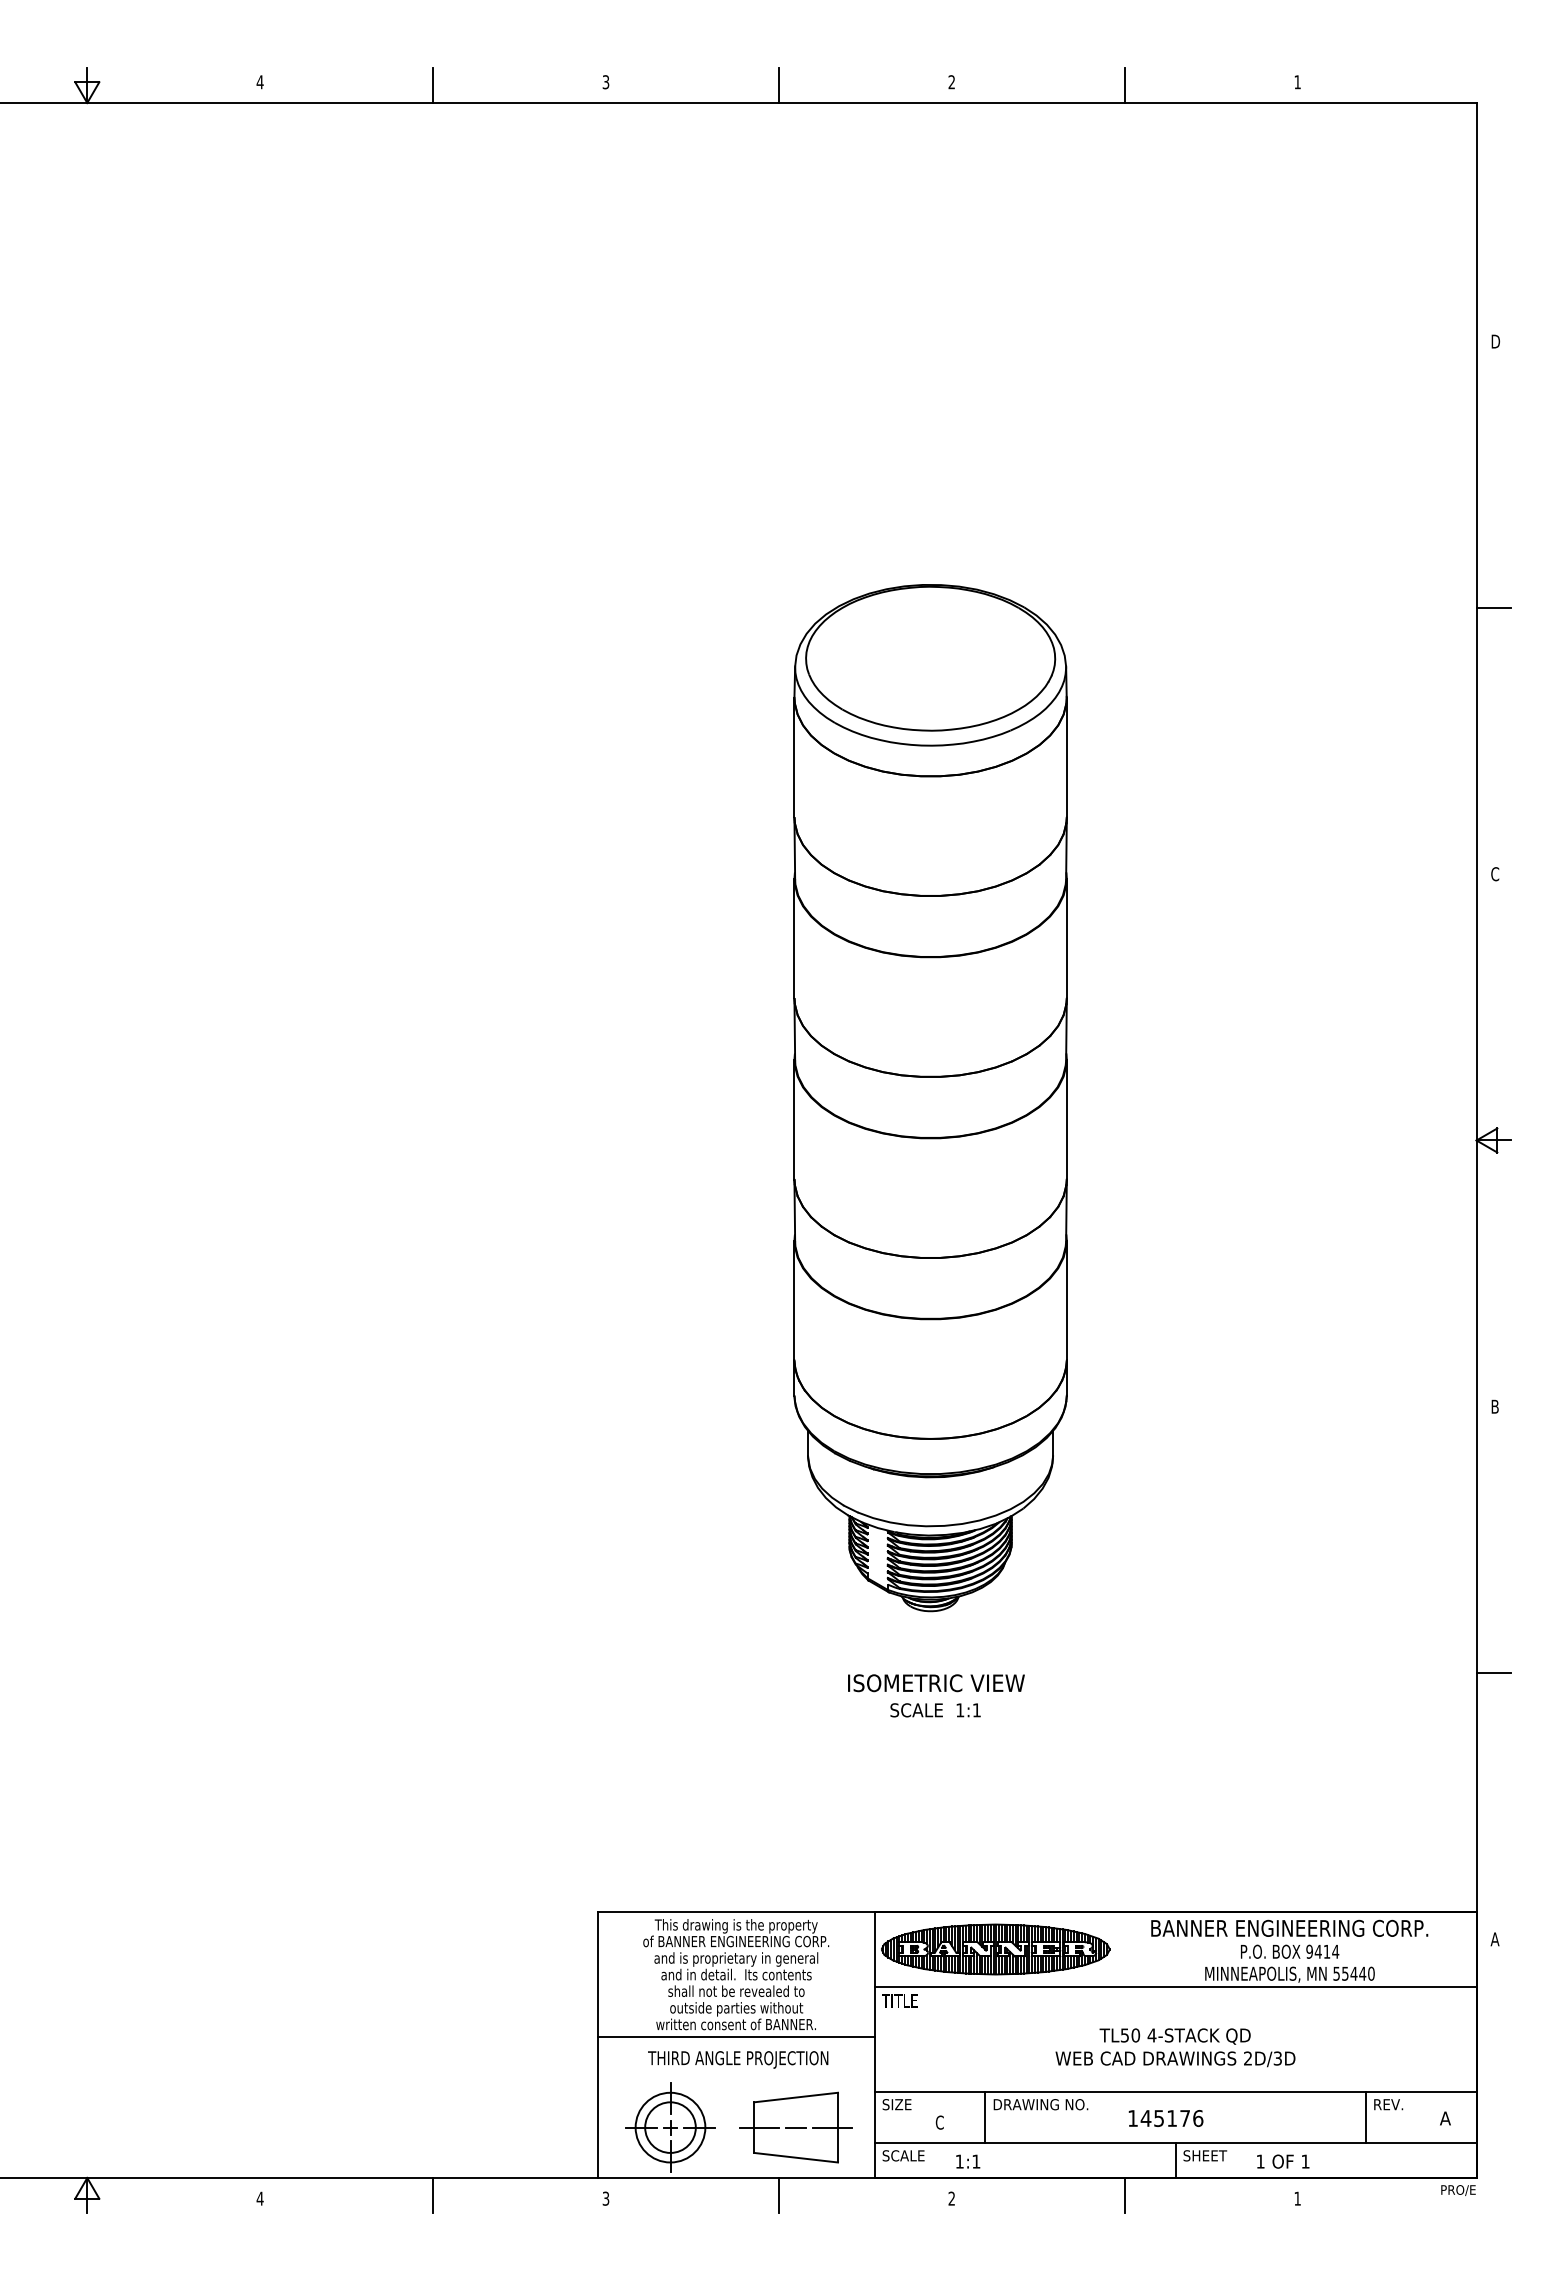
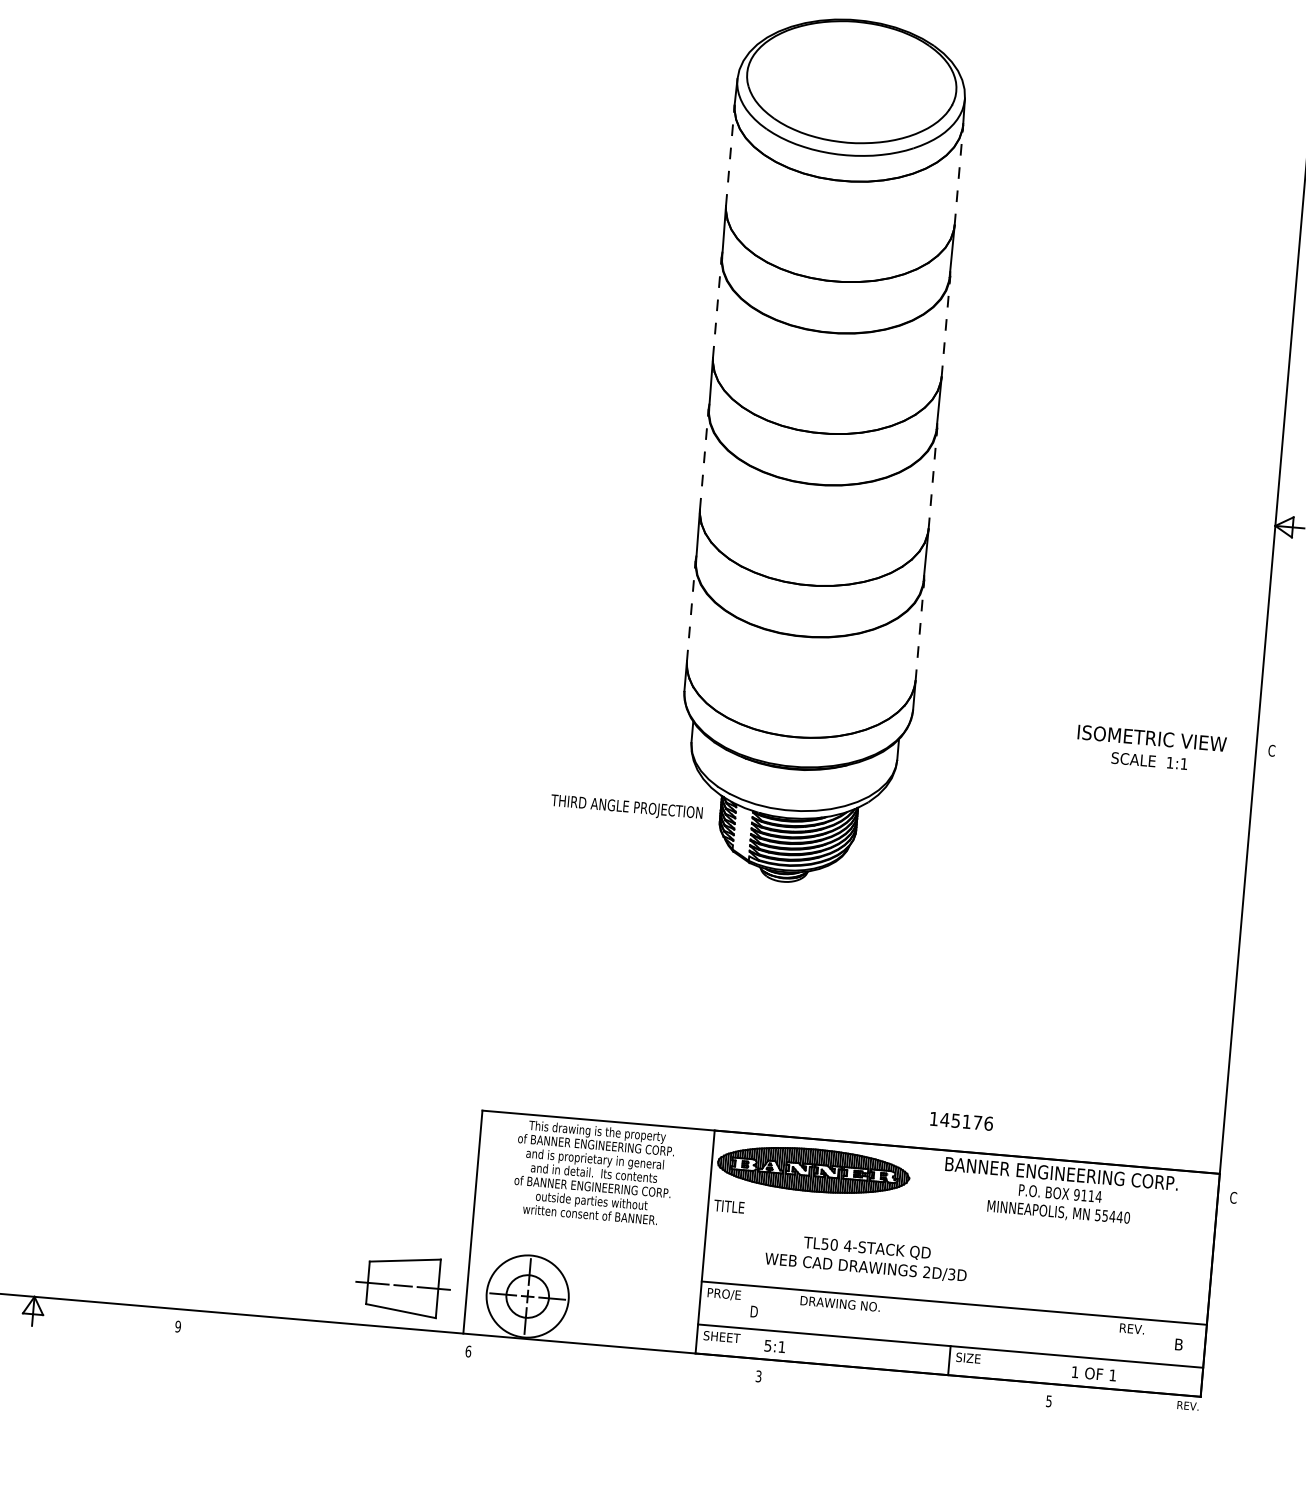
line: (794, 757) -> (730, 155), solid -> dashed
line: (1066, 757) -> (958, 174), solid -> dashed
line: (794, 938) -> (717, 307), solid -> dashed
line: (1066, 938) -> (945, 326), solid -> dashed
line: (794, 1119) -> (704, 459), solid -> dashed
line: (1066, 1119) -> (932, 478), solid -> dashed
line: (794, 1300) -> (691, 611), solid -> dashed
line: (1066, 1300) -> (919, 630), solid -> dashed
text: (1495, 1406) -> (1272, 750), B -> C
line: (1493, 1673) -> (1251, 974), removed
text: (936, 1695) -> (1151, 748), moved
text: (1494, 1939) -> (1232, 1197), A -> C
text: (1317, 1951) -> (1083, 1195), 9414 -> 9114
line: (1175, 1987) -> (961, 1215), removed
text: (736, 1991) -> (592, 1187), shall not be revealed to -> of BANNER ENGINEERING CORP.
line: (736, 2036) -> (589, 1224), removed
text: (1175, 2047) -> (866, 1257), moved
text: (738, 2059) -> (627, 807), moved
text: (902, 2105) -> (724, 1294), SIZE -> PRO/E
line: (985, 2117) -> (792, 1310), removed
line: (1365, 2117) -> (1111, 1338), removed
text: (1165, 2118) -> (961, 1121), moved
text: (1445, 2118) -> (1178, 1344), A -> B
text: (940, 2122) -> (754, 1311), C -> D
circle: (670, 2127) -> (527, 1296), size x1.4
part: (795, 2127) -> (402, 1285), moved
text: (908, 2155) -> (725, 1337), SCALE -> SHEET
text: (1210, 2155) -> (978, 1358), SHEET -> SIZE
text: (959, 2161) -> (767, 1345), 1:1 -> 5:1
text: (1283, 2161) -> (1094, 1373), moved
text: (1458, 2190) -> (1184, 1406), PRO/E -> REV.
line: (433, 2194) -> (323, 1335), removed
line: (778, 2194) -> (613, 1360), removed
line: (1124, 2194) -> (903, 1385), removed
text: (259, 2198) -> (177, 1326), 4 -> 9
text: (605, 2198) -> (468, 1351), 3 -> 6
text: (951, 2198) -> (758, 1376), 2 -> 3
text: (1297, 2198) -> (1048, 1401), 1 -> 5

